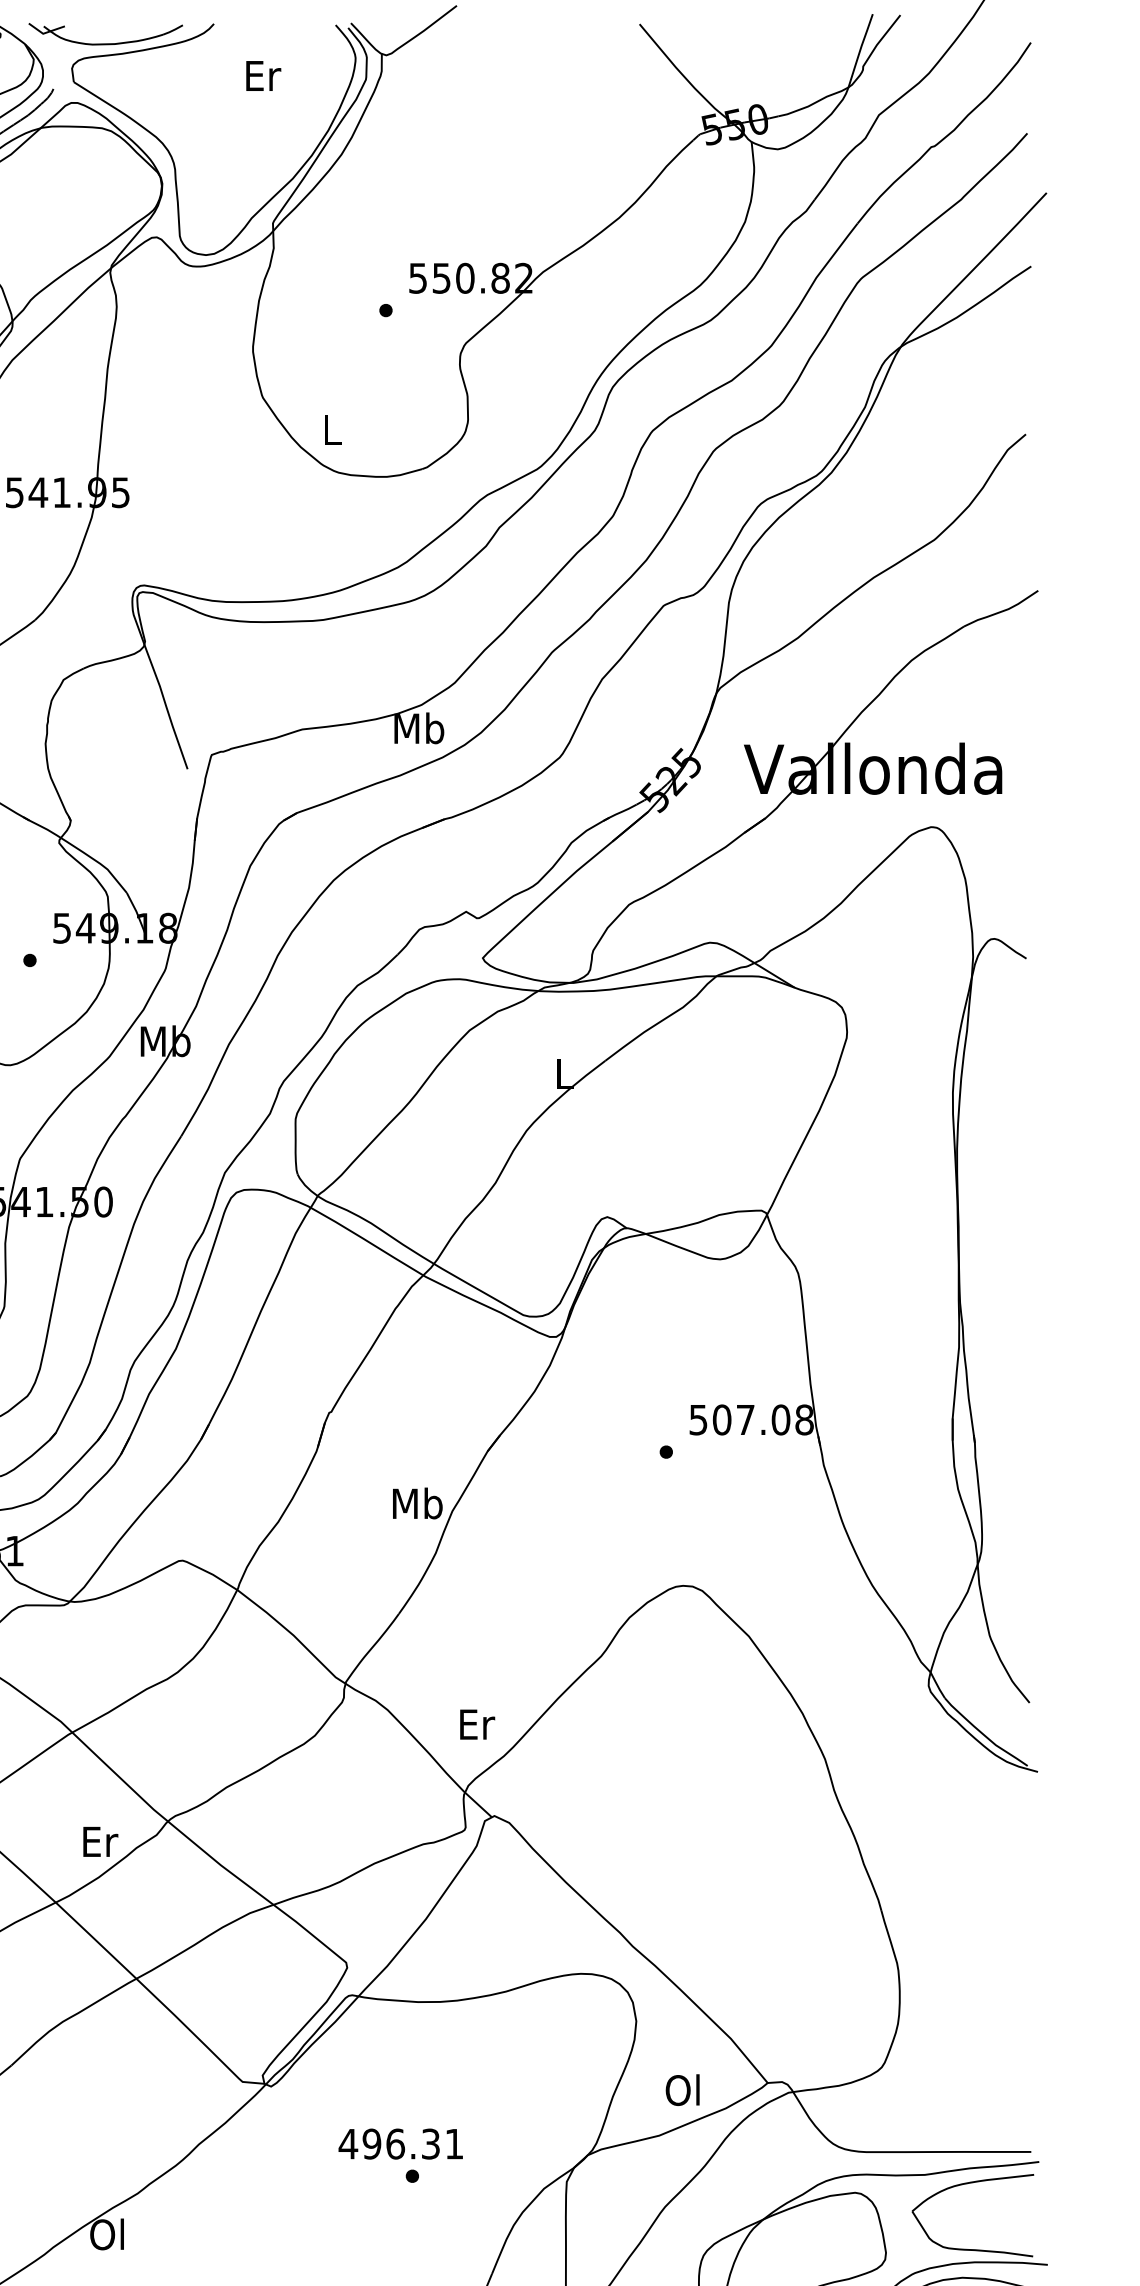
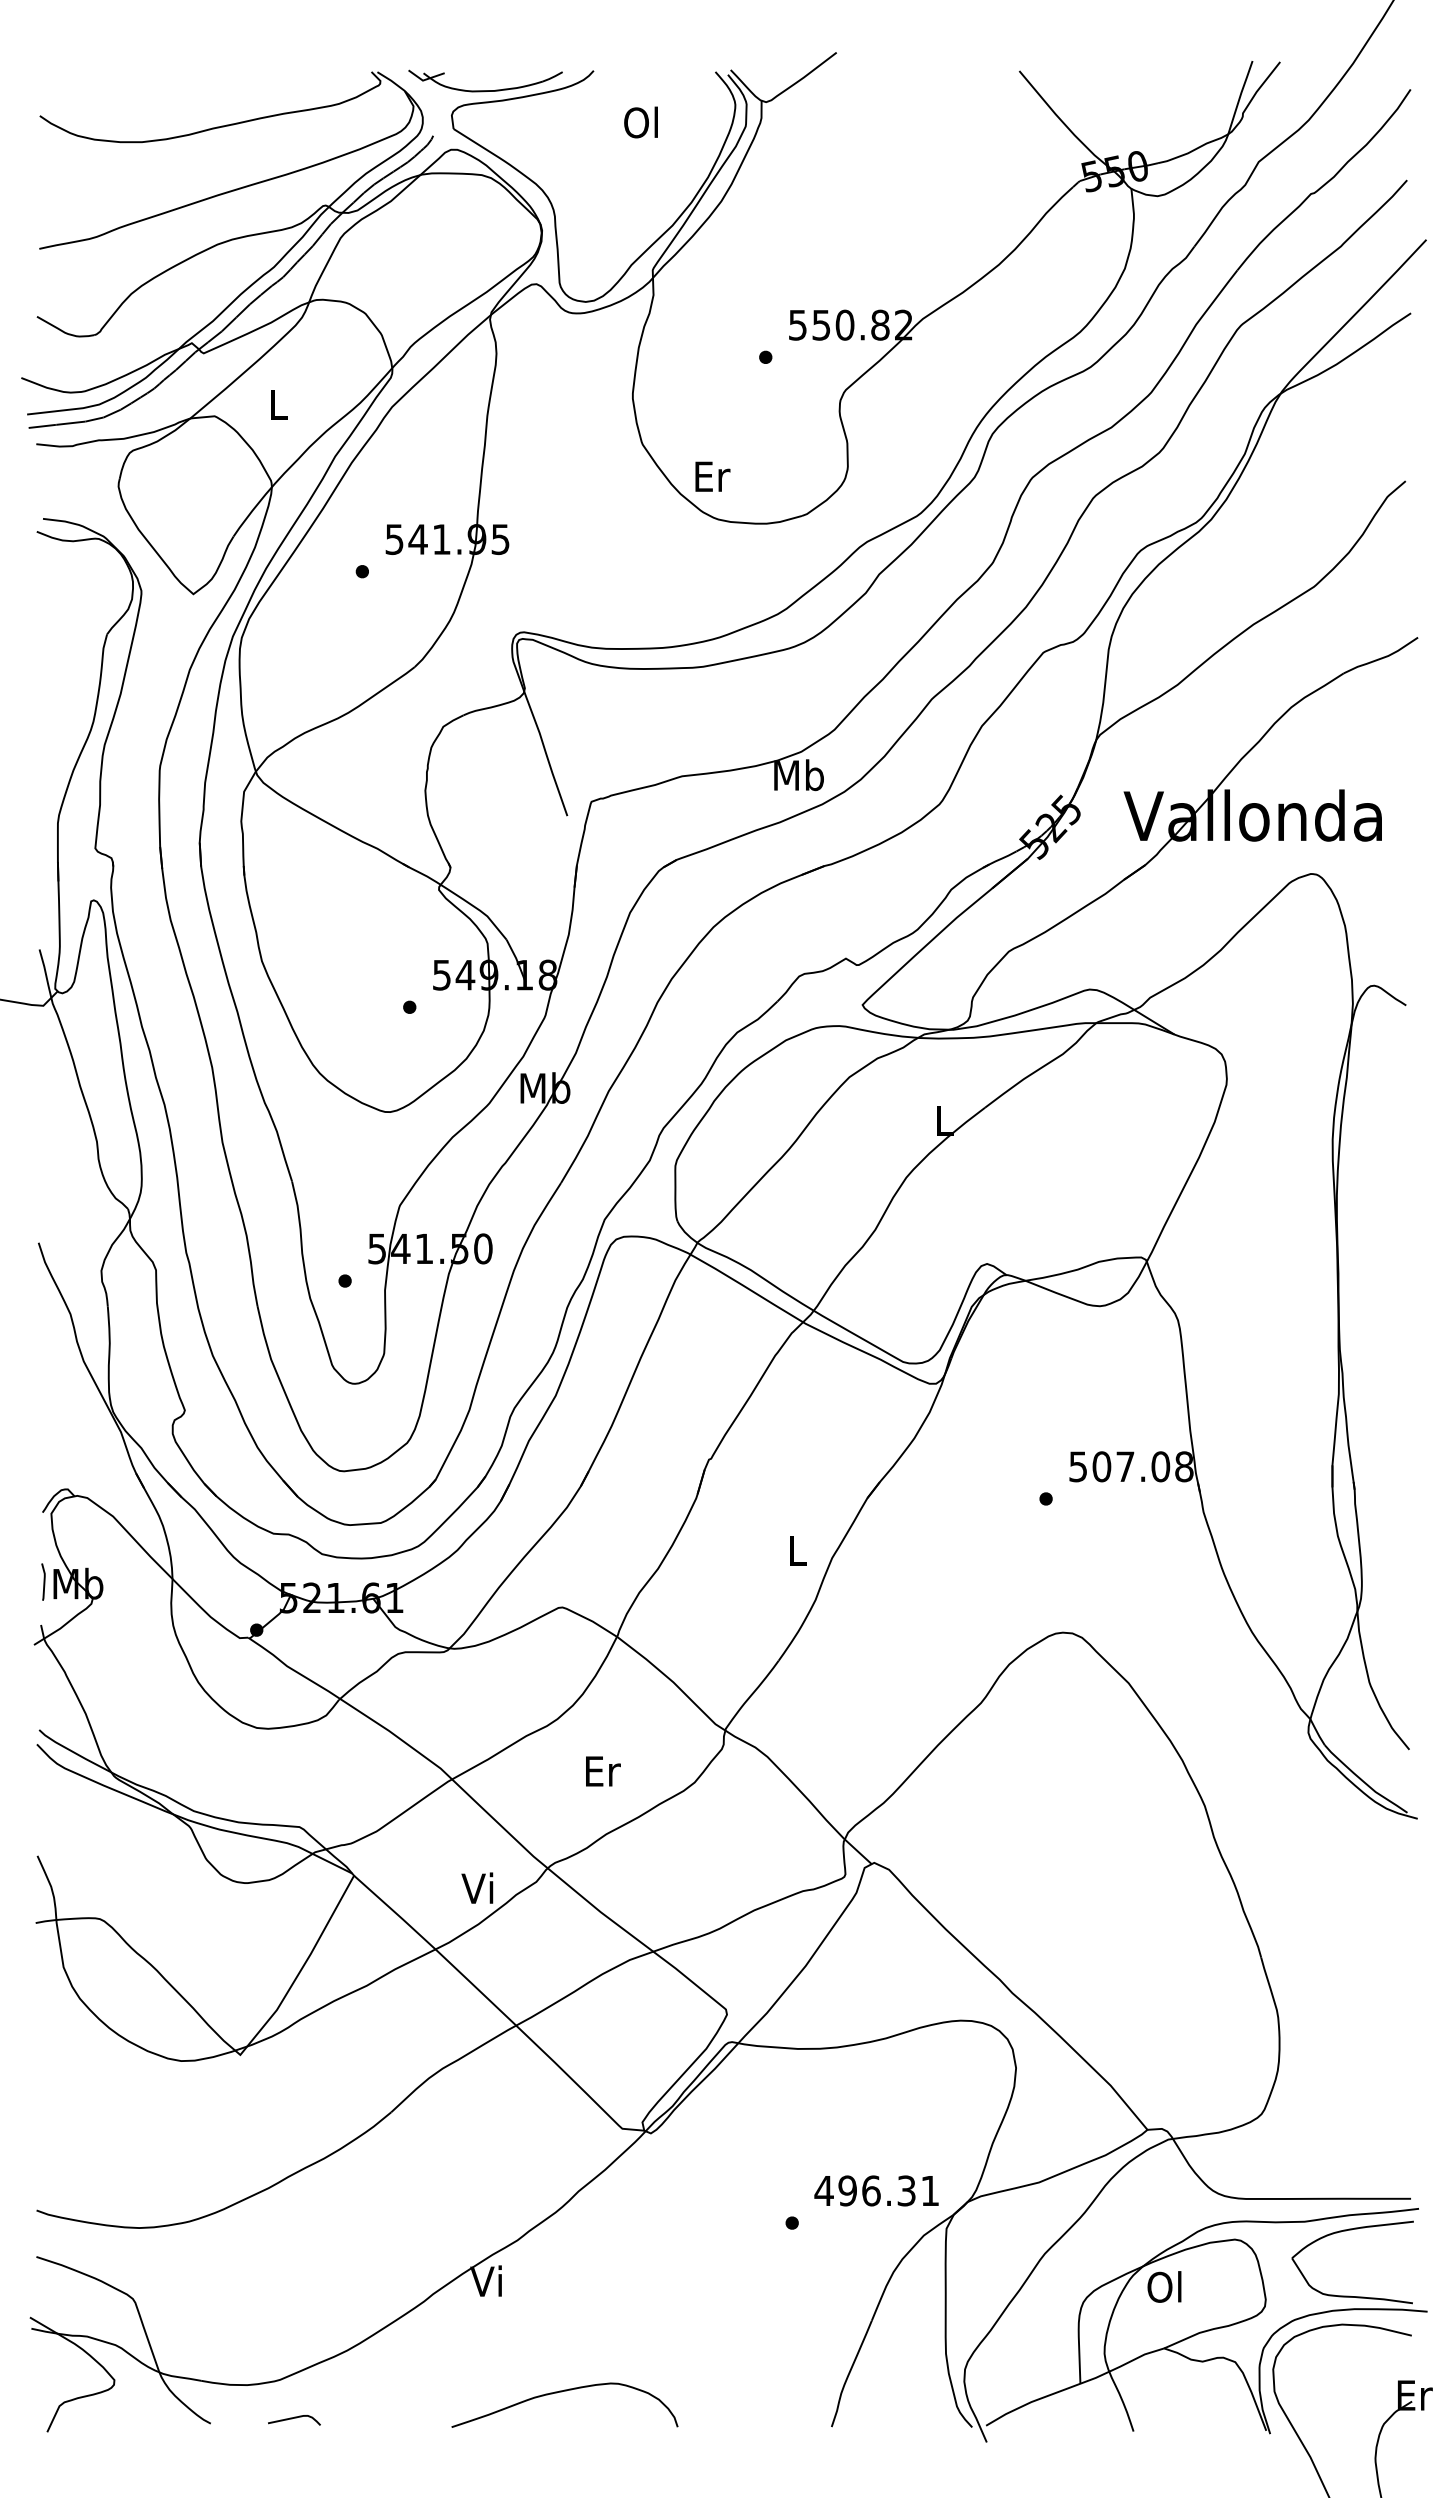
text: (262, 75) -> (642, 122), Er -> Ol
text: (332, 429) -> (712, 476), L -> Er
text: (417, 1503) -> (797, 1550), Mb -> L
text: (477, 1724) -> (603, 1771), moved
text: (99, 1840) -> (479, 1887), Er -> Vi
text: (682, 2089) -> (1164, 2286), moved
text: (400, 2143) -> (876, 2190), moved
text: (106, 2234) -> (486, 2281), Ol -> Vi

